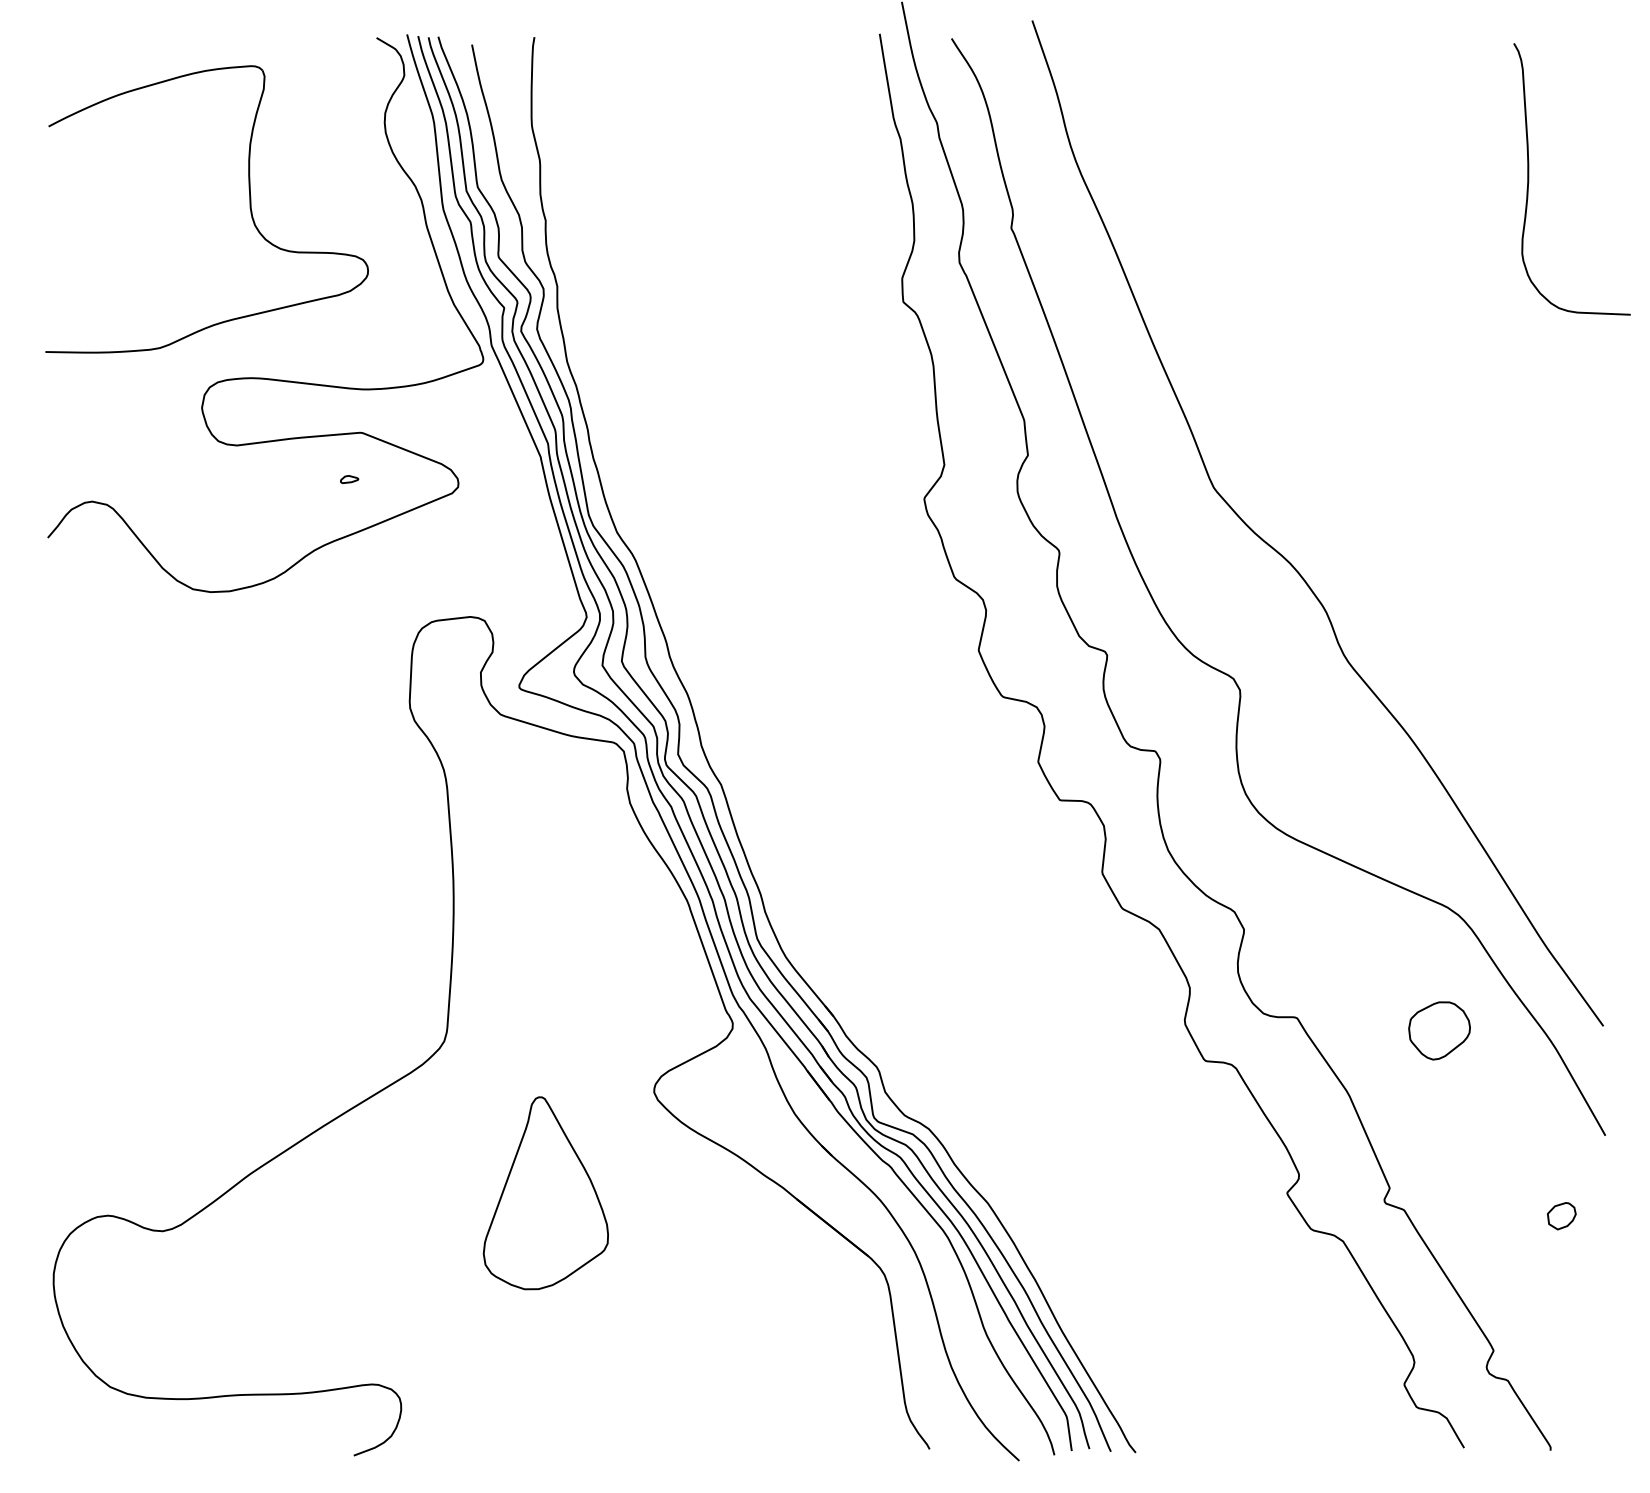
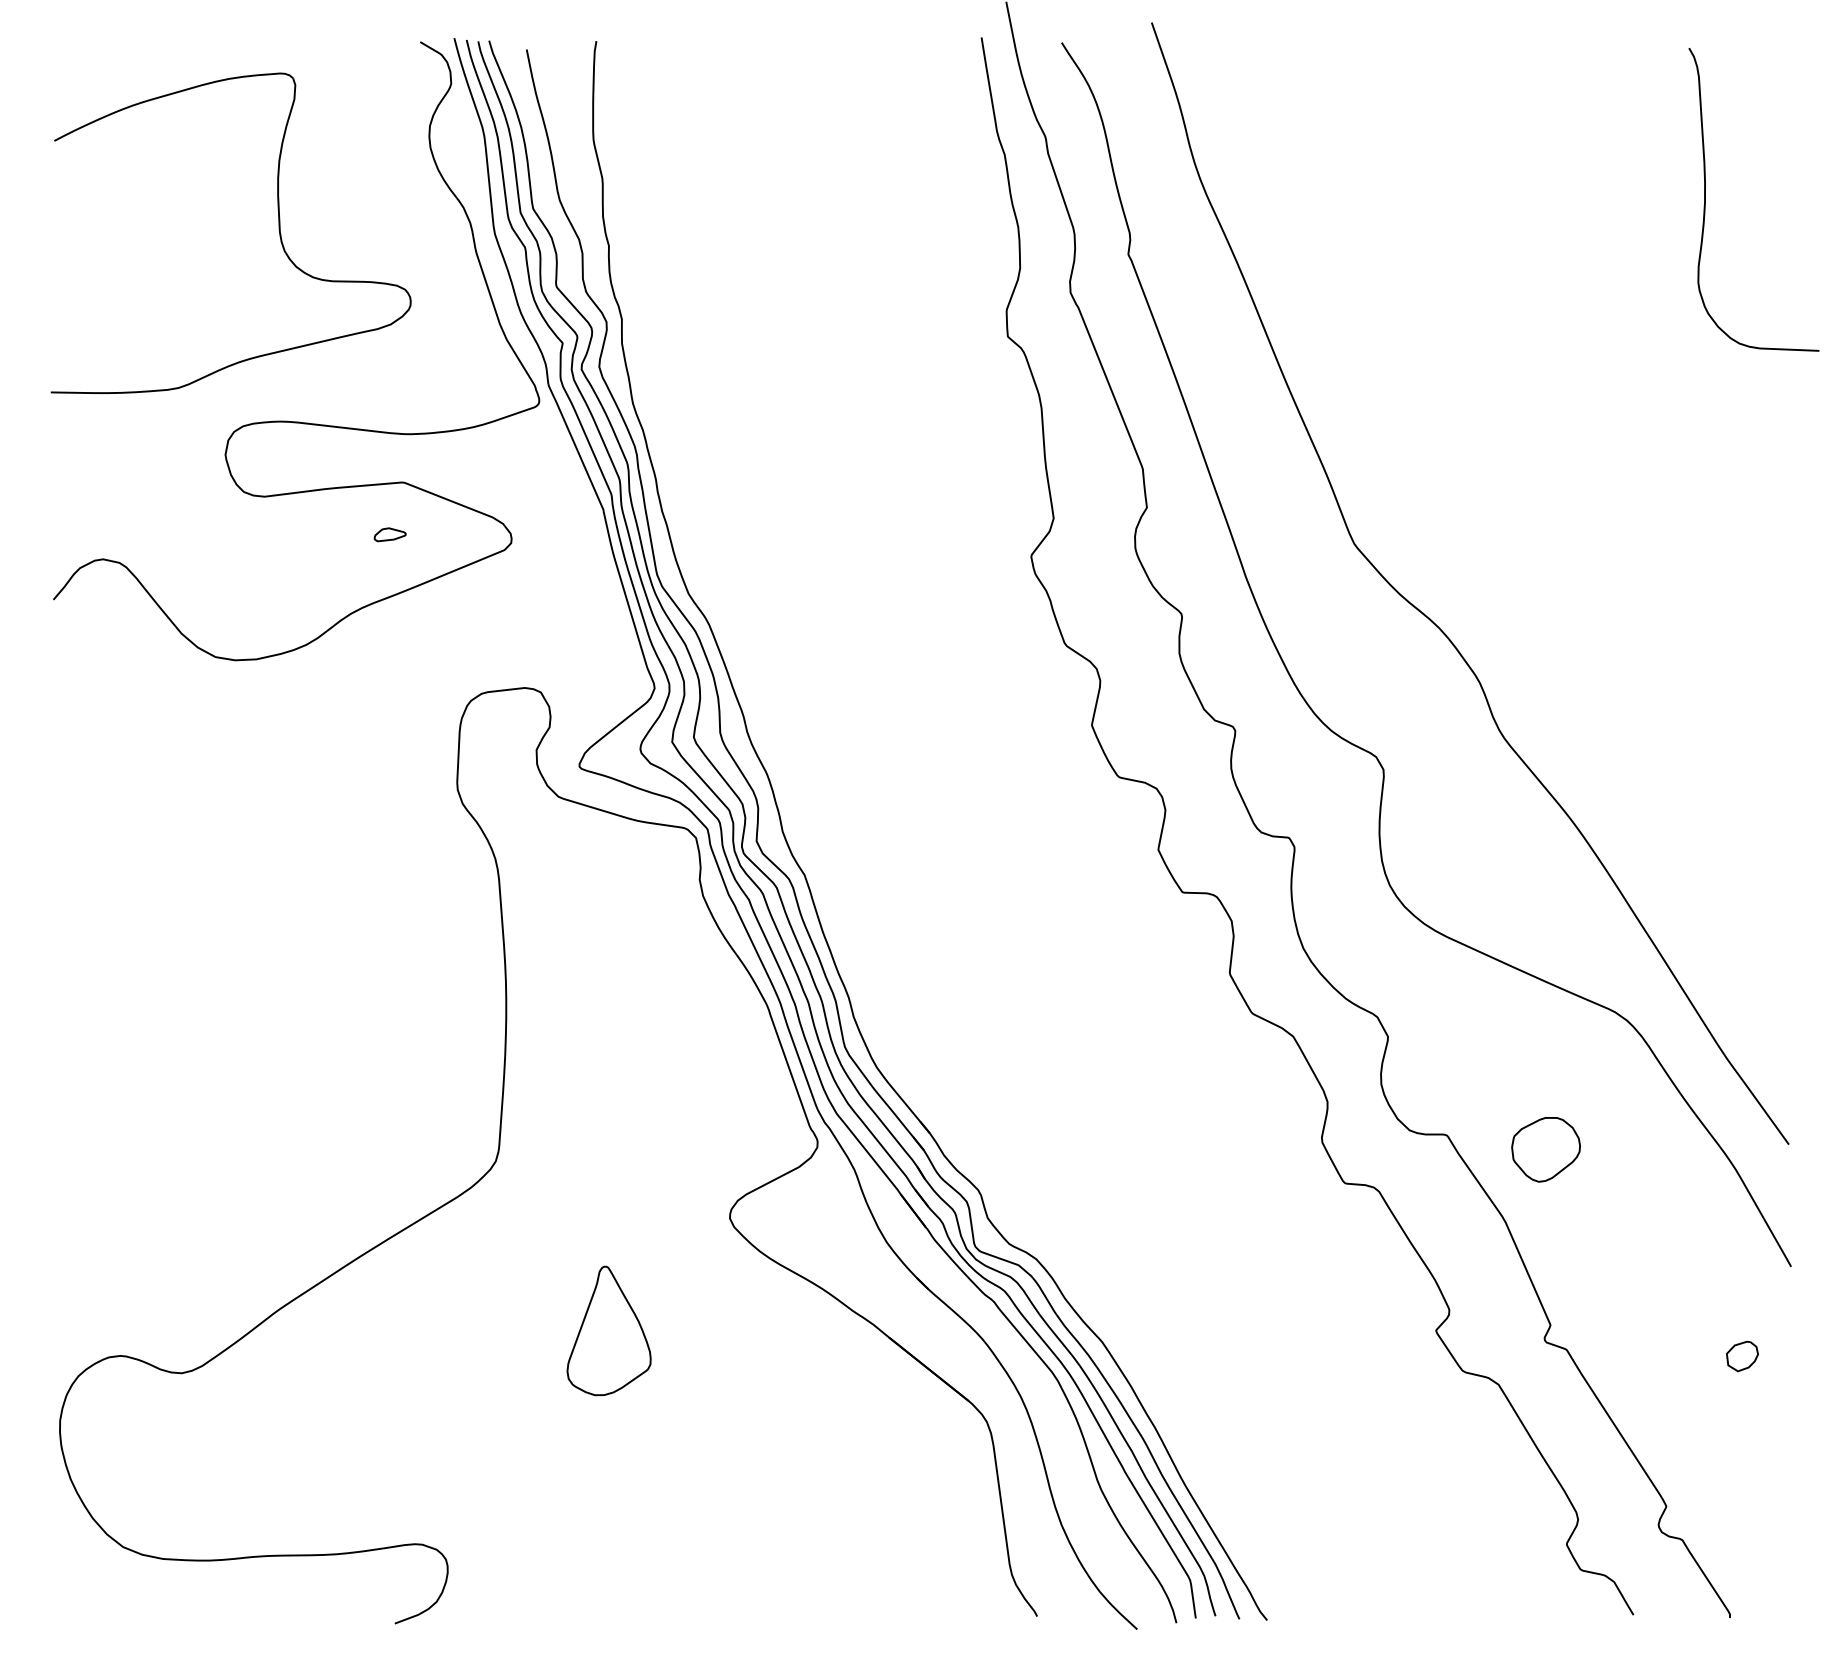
part: (349, 479) -> (389, 534), size x1.6
part: (1439, 1030) -> (1545, 1149), moved
part: (545, 1192) -> (608, 1330), size x0.6

